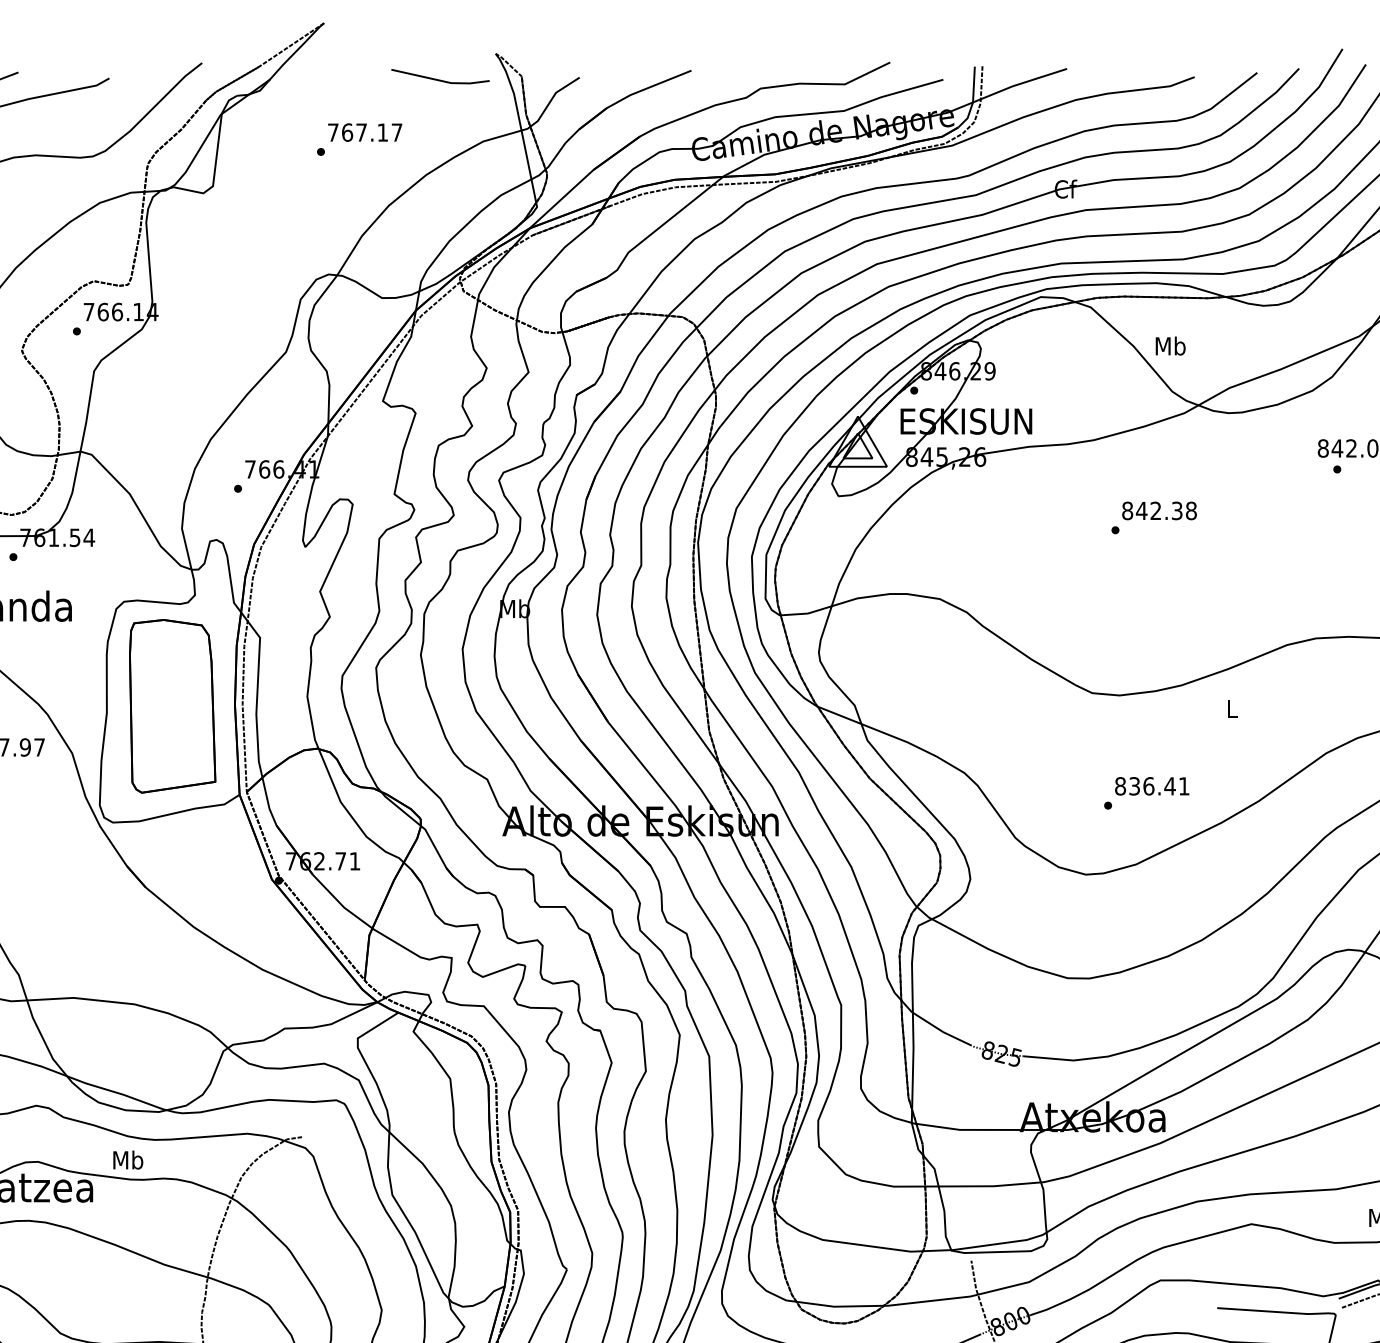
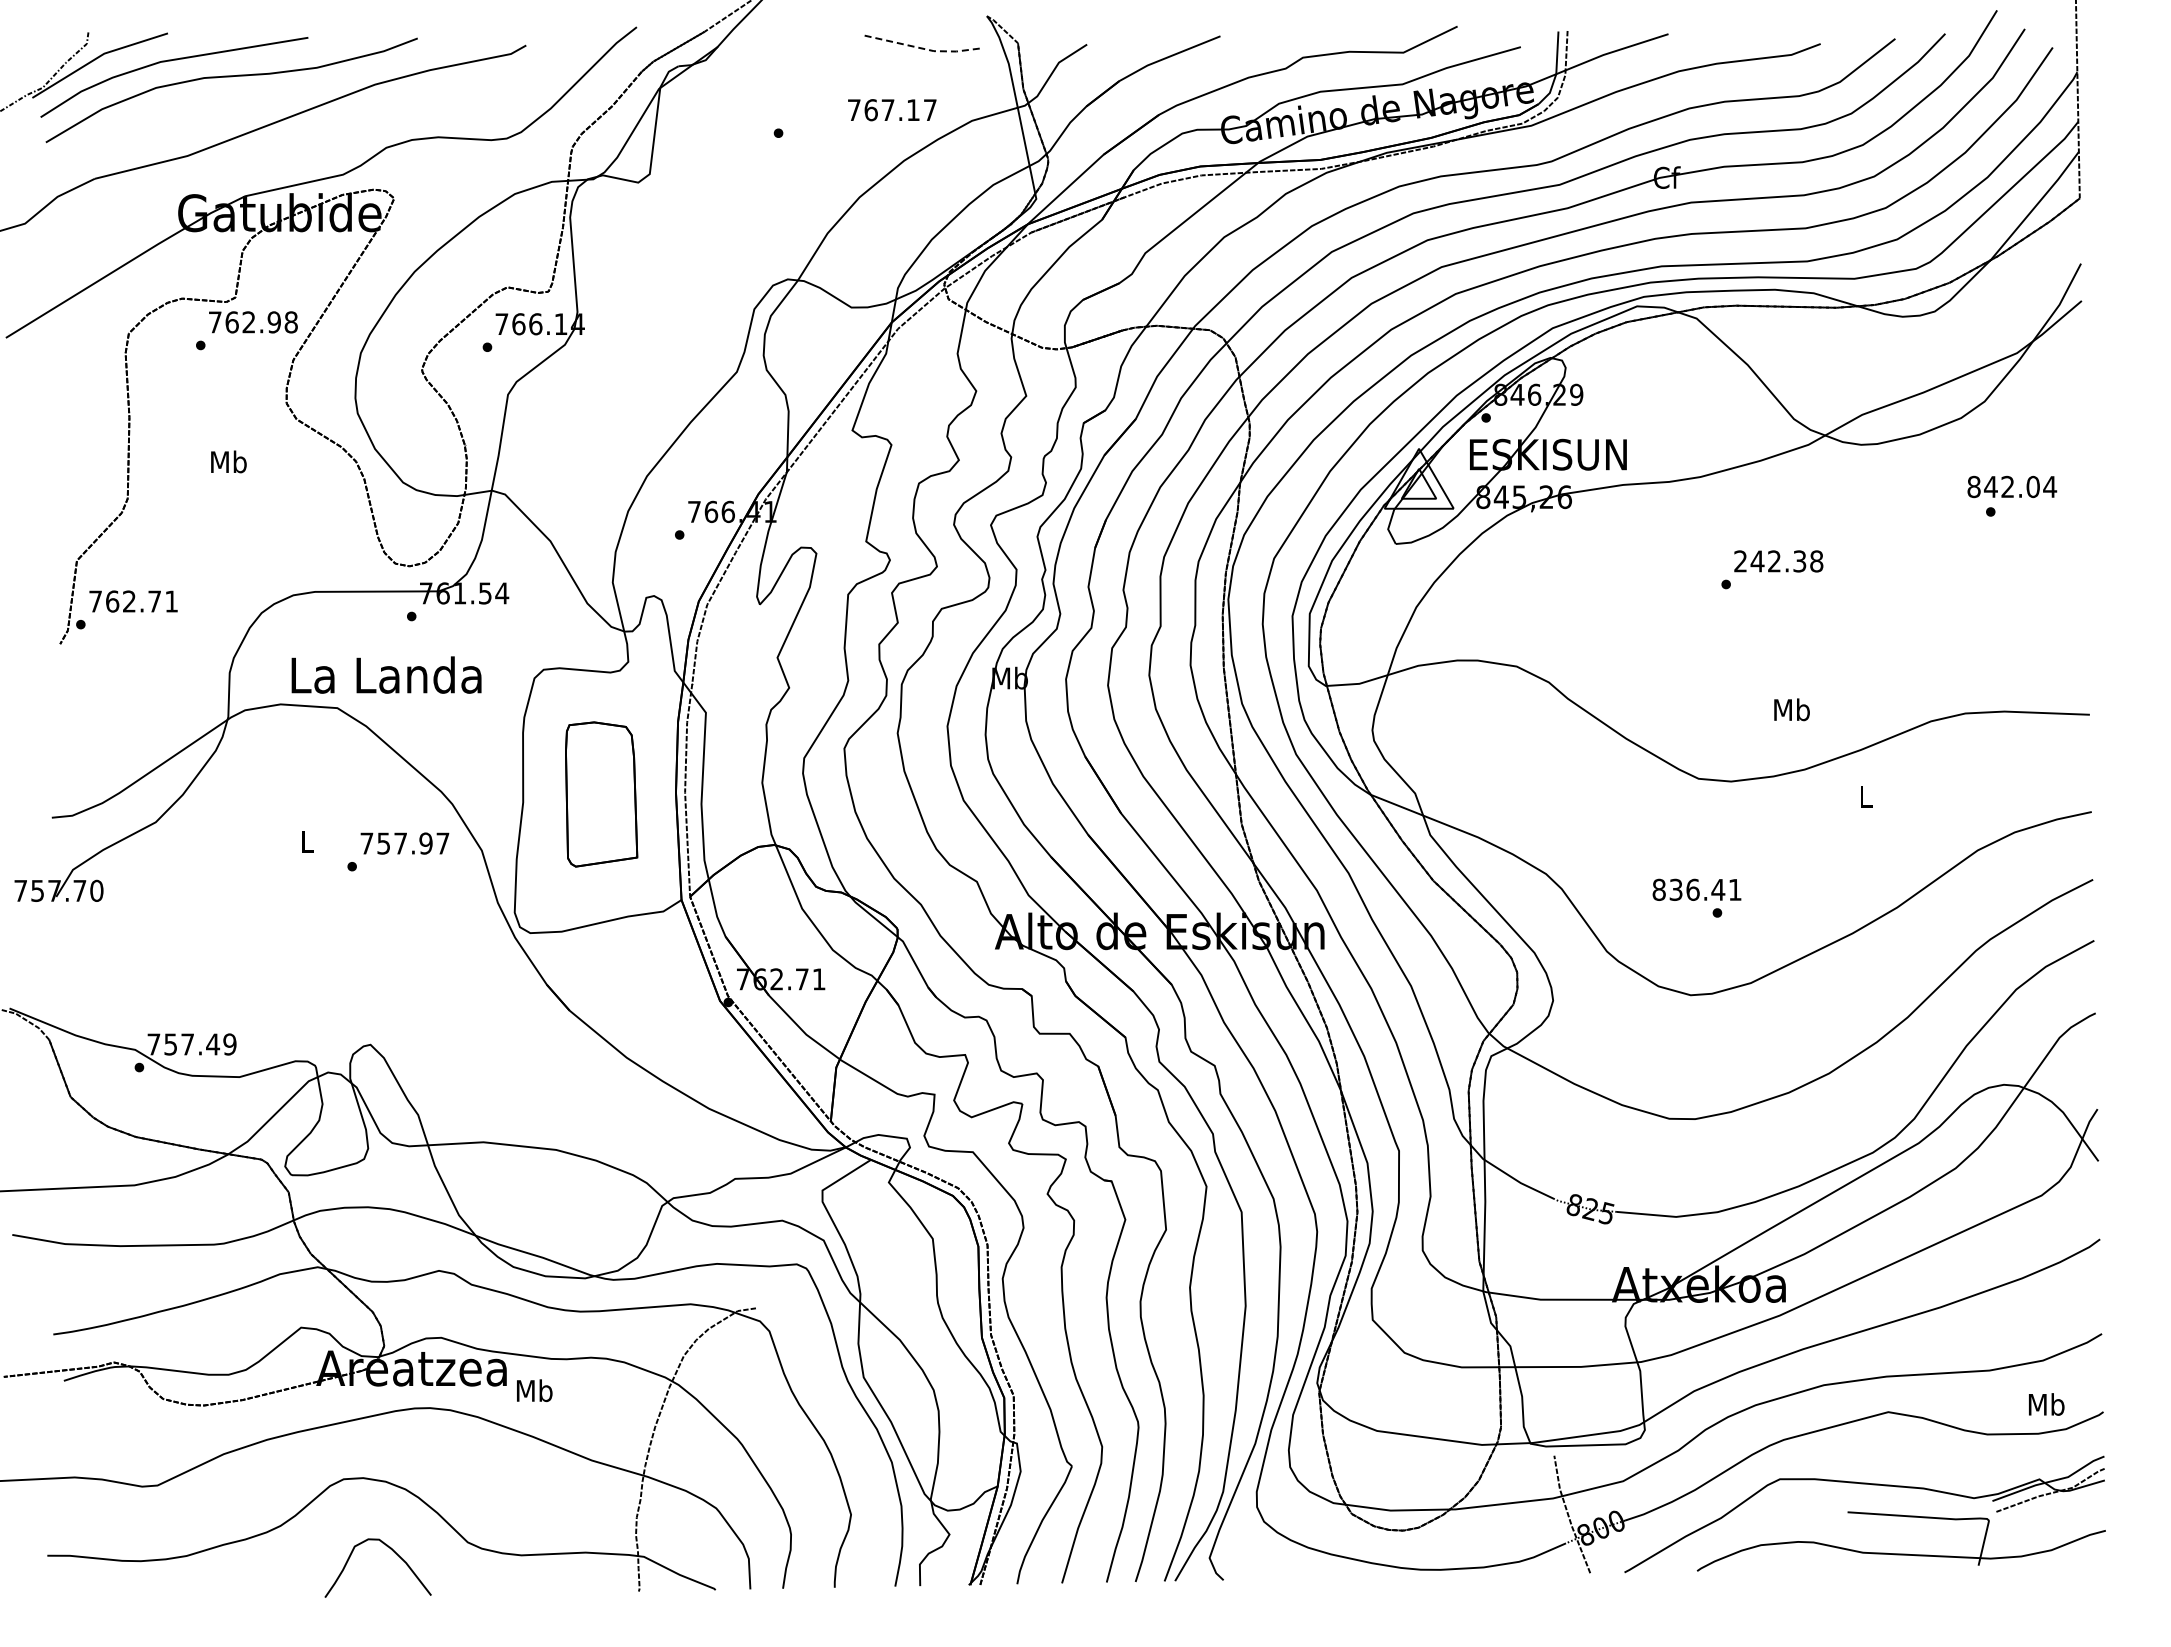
line: (440, 80) -> (921, 48), solid -> dashed
text: (365, 132) -> (892, 110), moved
text: (1170, 345) -> (1791, 709), moved
text: (1127, 510) -> (1740, 561), 842.38 -> 242.38
part: (172, 706) -> (601, 794), size x0.7
text: (1151, 785) -> (1696, 889), moved
text: (128, 1159) -> (534, 1390), moved

